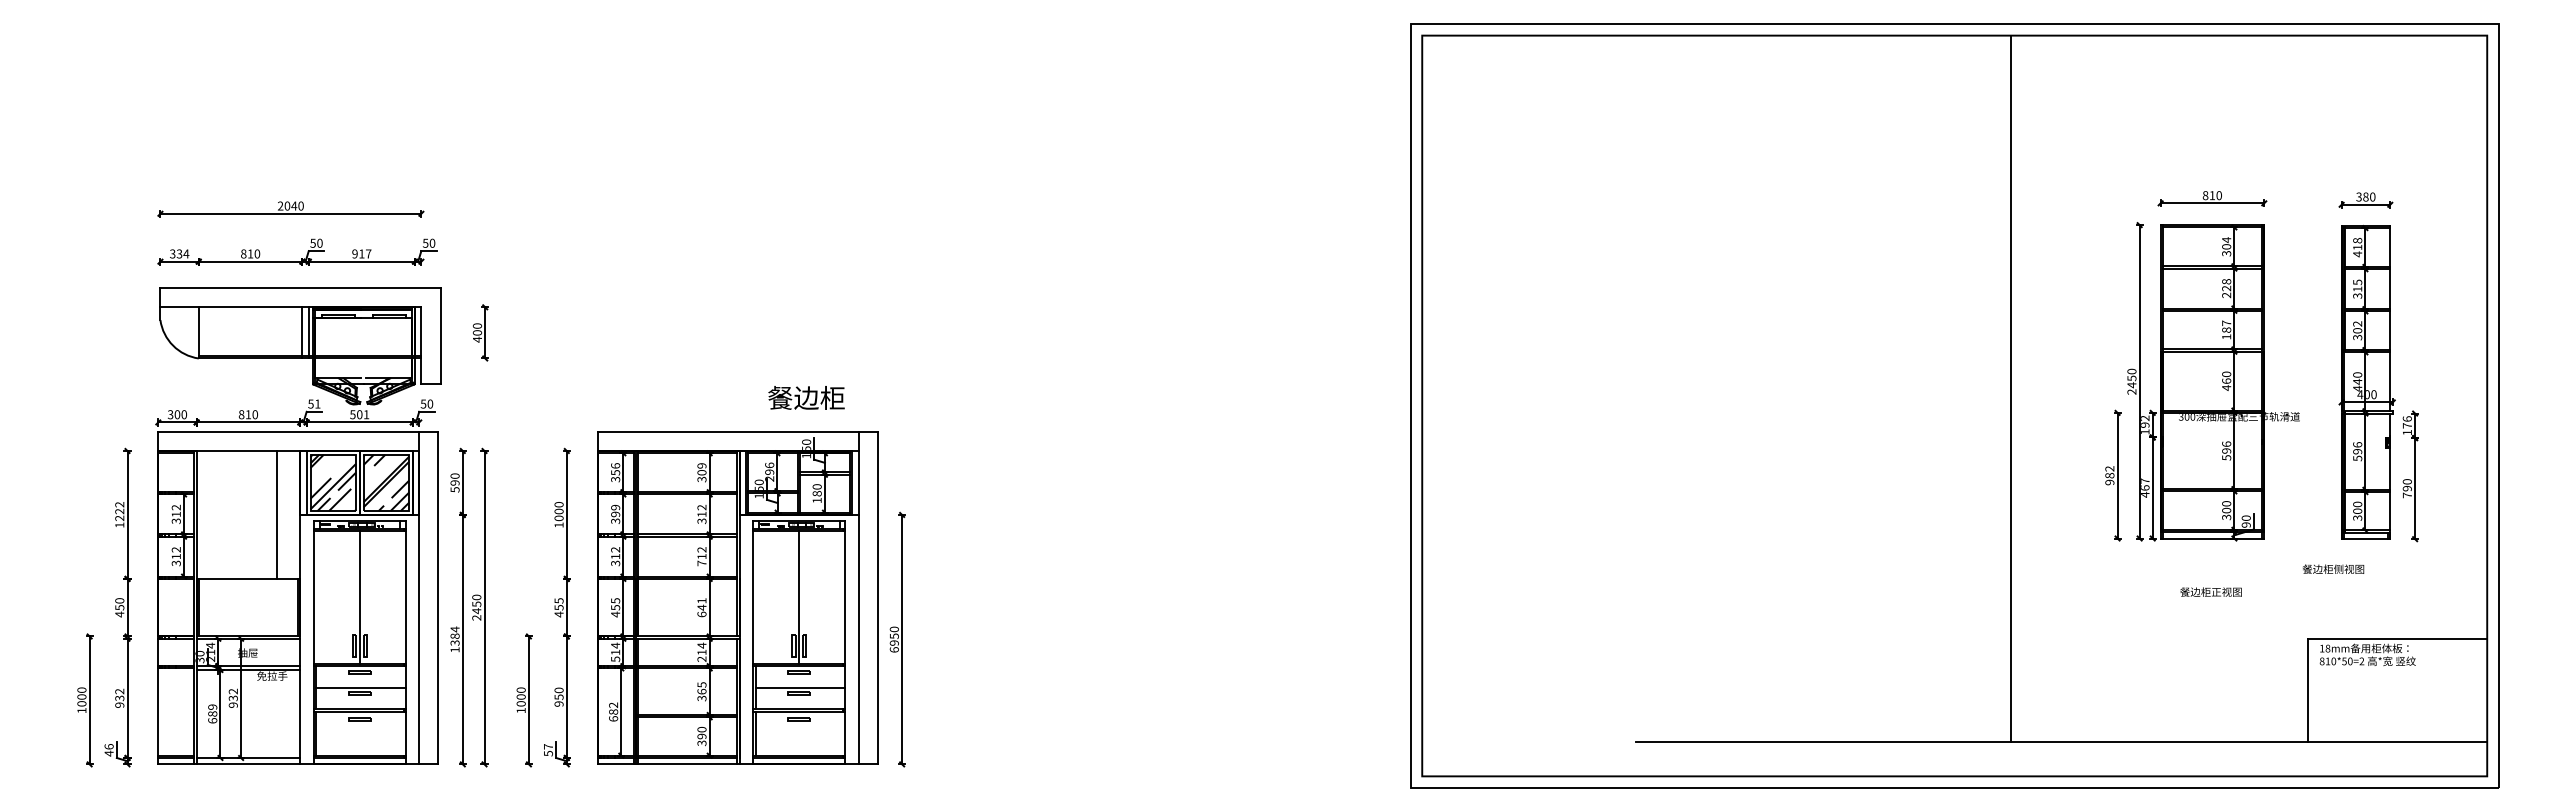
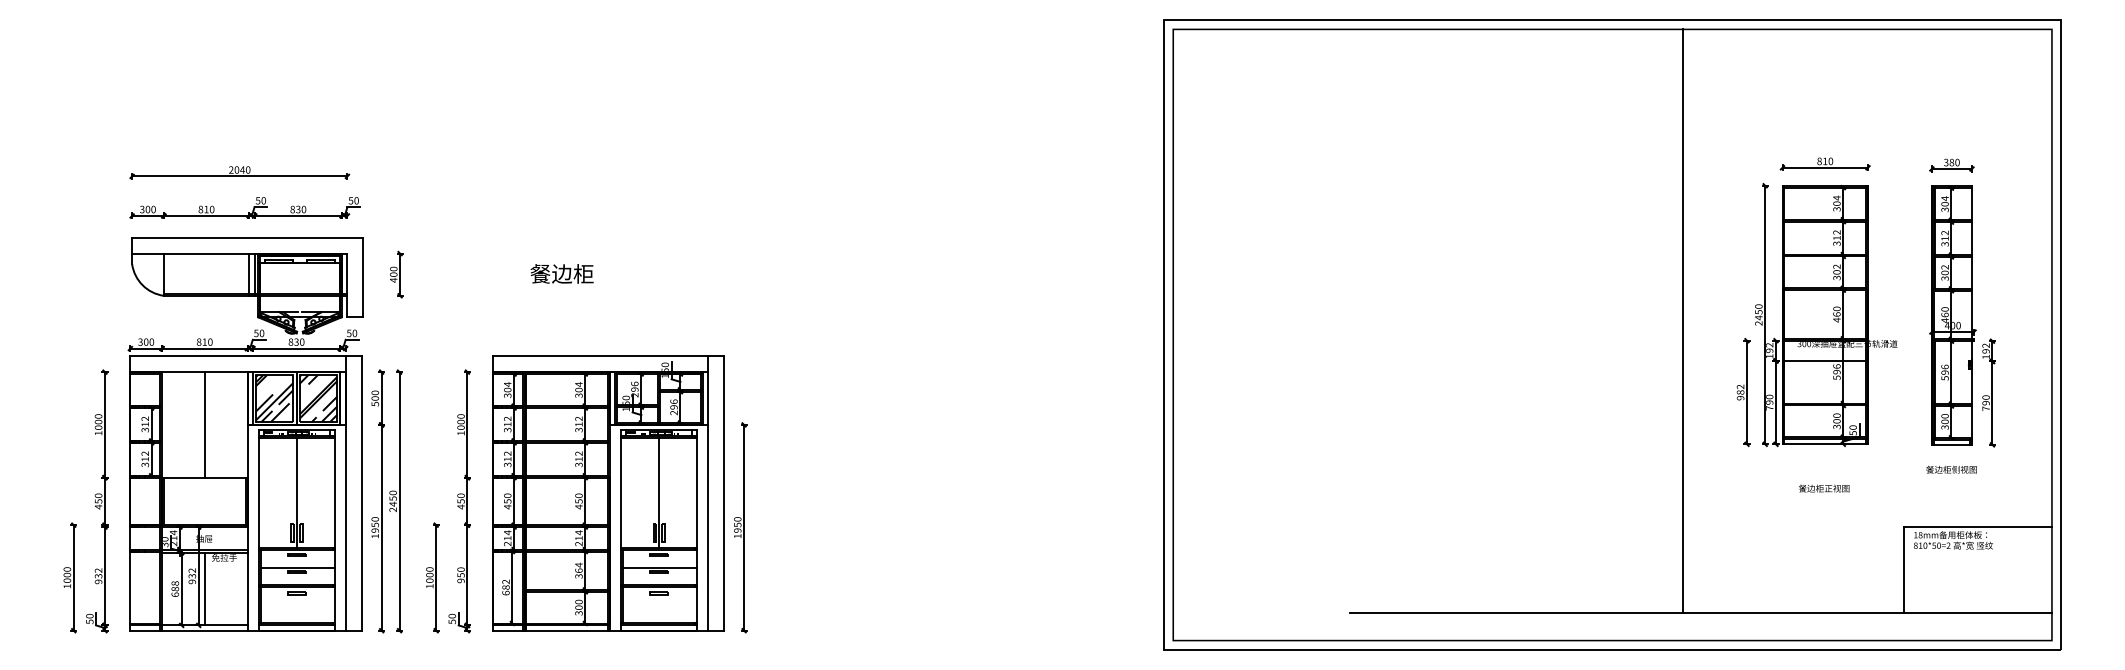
text: (2357, 247) -> (1944, 204), 418 -> 304
text: (182, 253) -> (150, 209), 334 -> 300
text: (361, 253) -> (298, 209), 917 -> 830
text: (2357, 282) -> (1944, 233), 315 -> 312
text: (2226, 288) -> (1836, 238), 228 -> 312
text: (2226, 329) -> (1836, 271), 187 -> 302
text: (2357, 381) -> (1944, 314), 440 -> 460
line: (2010, 388) -> (1682, 320), moved
text: (806, 397) -> (562, 273), moved
text: (317, 403) -> (261, 332), 51 -> 50
text: (359, 414) -> (296, 342), 501 -> 830
text: (2406, 422) -> (1985, 348), 176 -> 192
line: (2211, 437) -> (1824, 360), added
text: (701, 465) -> (578, 384), 309 -> 304
text: (615, 469) -> (507, 387), 356 -> 304
text: (454, 482) -> (374, 398), 590 -> 500
text: (2145, 487) -> (1770, 402), 467 -> 790
text: (816, 493) -> (673, 407), 180 -> 296
text: (615, 510) -> (507, 421), 399 -> 312
text: (119, 511) -> (98, 422), 1222 -> 1000
line: (277, 514) -> (204, 424), moved
text: (2245, 524) -> (1852, 432), 90 -> 50
text: (701, 563) -> (578, 464), 712 -> 312
text: (2333, 568) -> (1951, 469), moved
text: (558, 600) -> (460, 495), 455 -> 450
text: (615, 600) -> (507, 495), 455 -> 450
text: (701, 607) -> (578, 501), 641 -> 450
text: (454, 635) -> (374, 524), 1384 -> 1950
text: (893, 649) -> (736, 535), 6950 -> 1950
text: (615, 658) -> (507, 543), 514 -> 214
text: (701, 684) -> (578, 564), 365 -> 364
text: (212, 706) -> (175, 582), 689 -> 688
line: (248, 713) -> (204, 588), added
text: (701, 736) -> (578, 607), 390 -> 300
text: (548, 746) -> (452, 615), 57 -> 50
text: (108, 750) -> (89, 619), 46 -> 50

